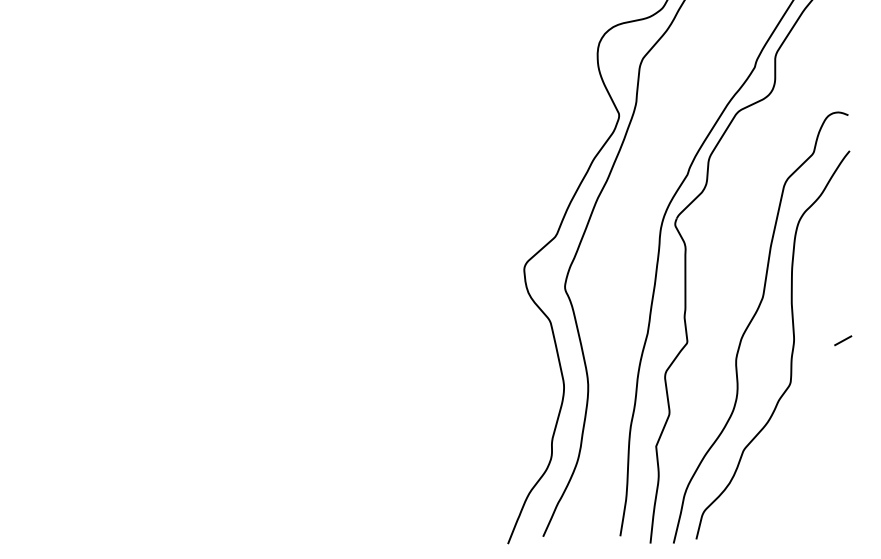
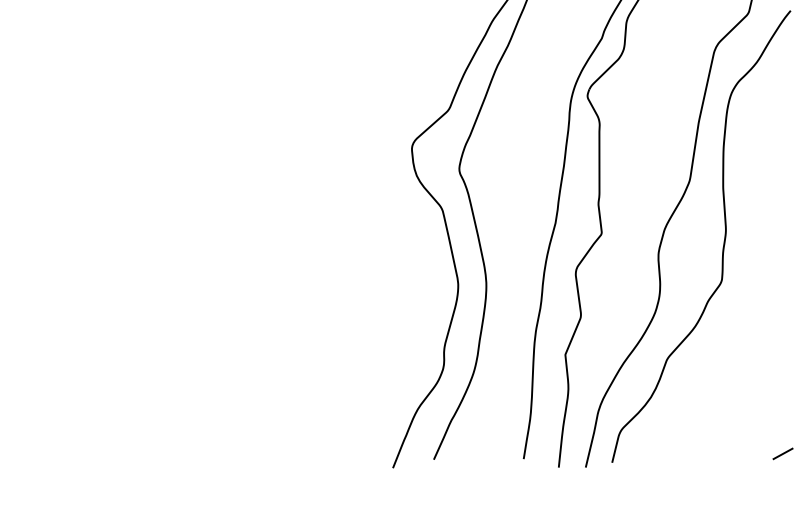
line: (843, 340) -> (783, 453), moved

